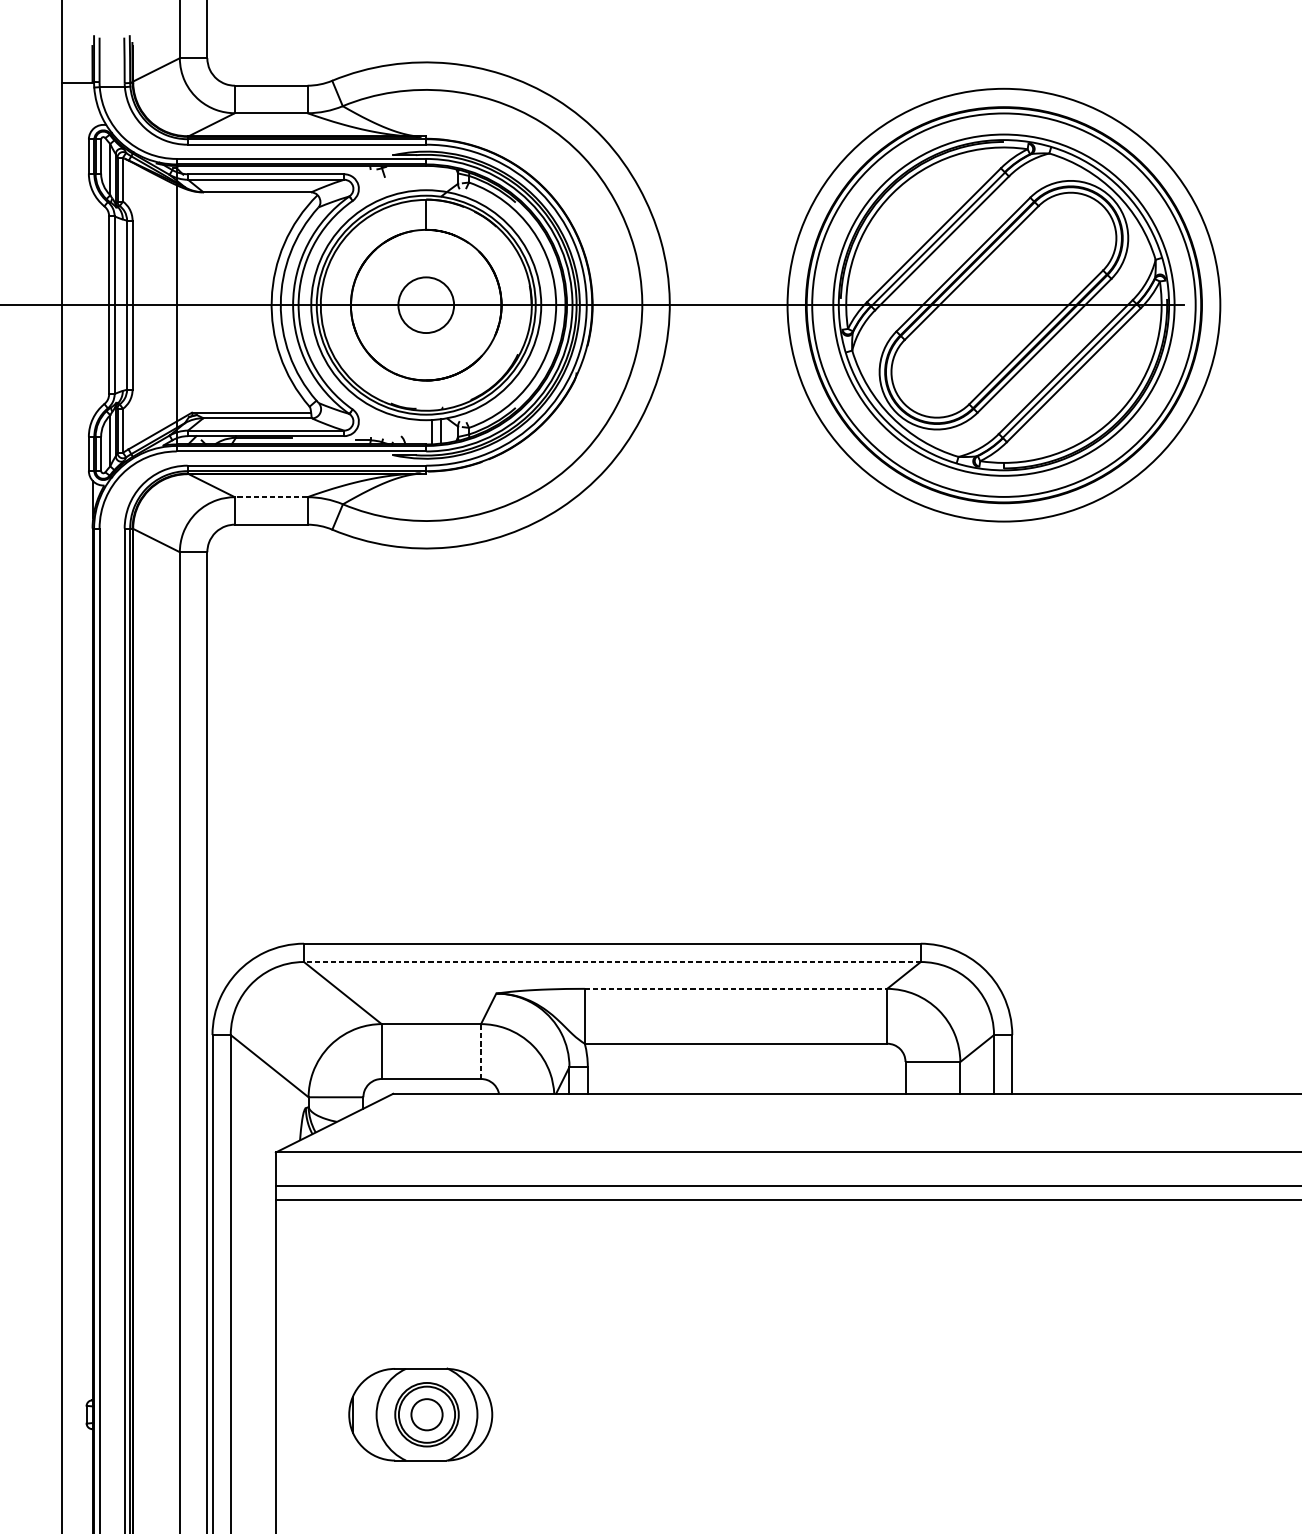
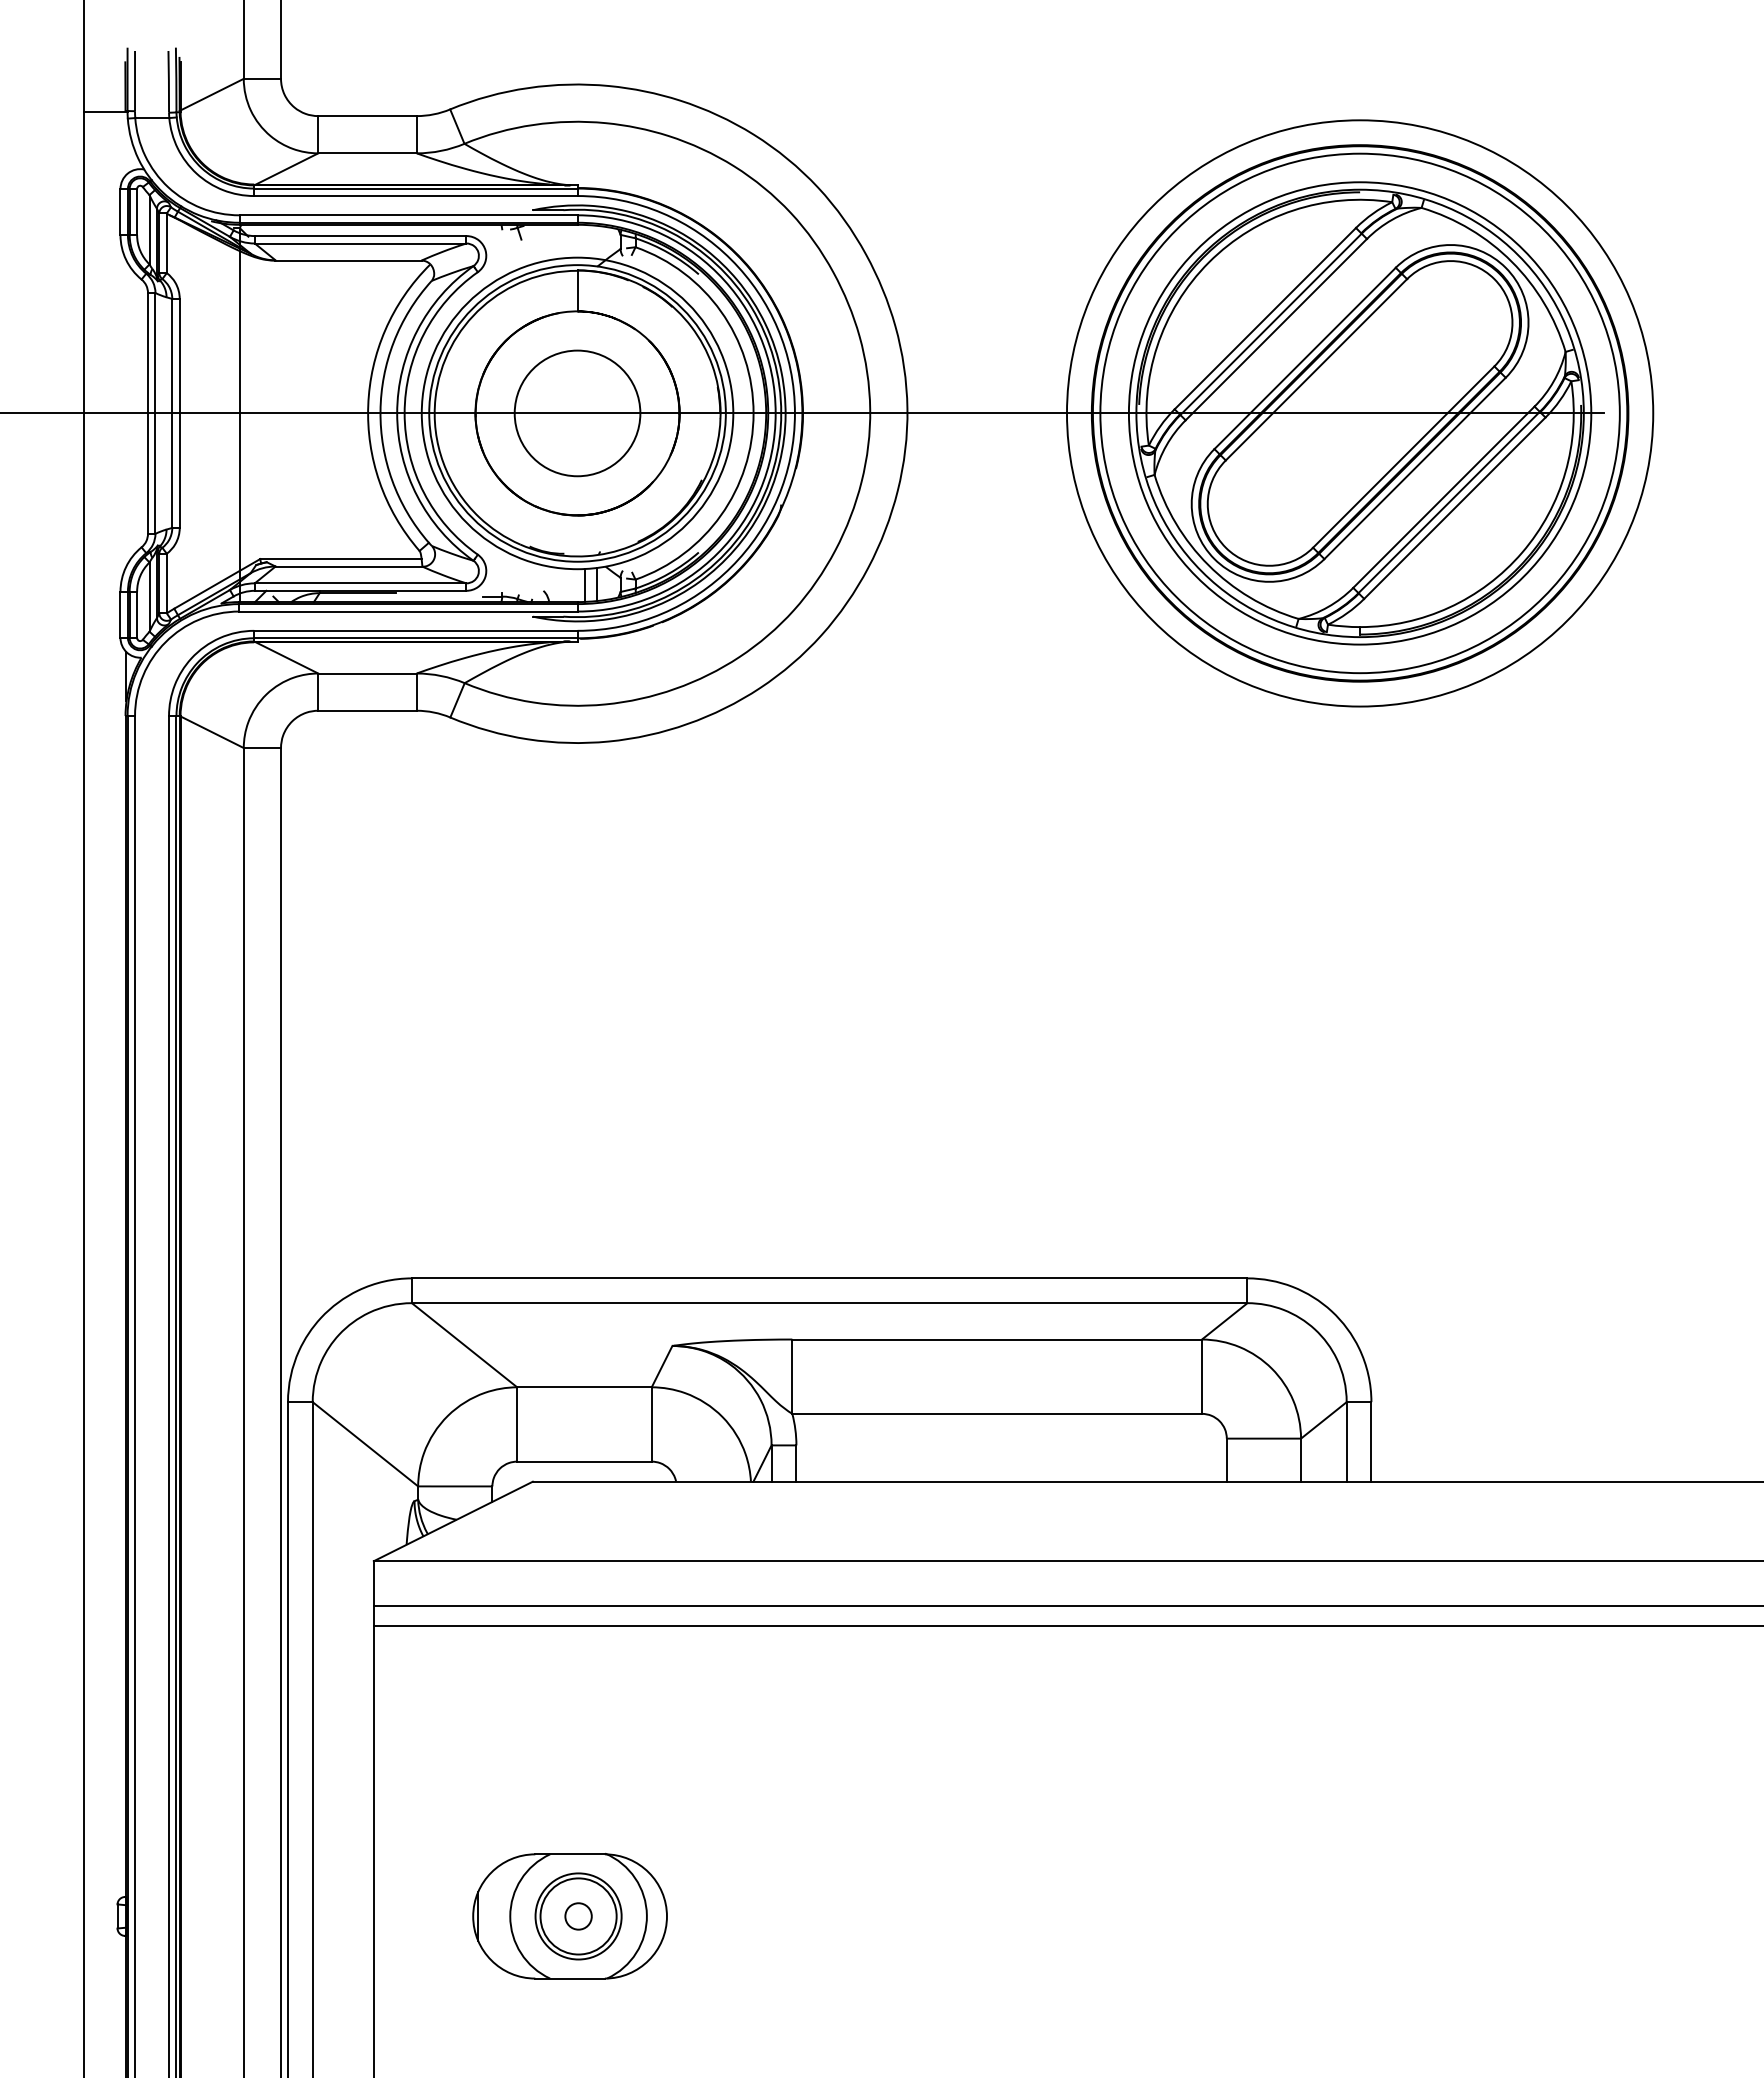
circle: (426, 305) -> (577, 413), size x1.67
line: (271, 497) -> (367, 673), dashed -> solid
line: (612, 962) -> (829, 1303), dashed -> solid
line: (736, 988) -> (997, 1339), dashed -> solid
line: (480, 1050) -> (651, 1423), dashed -> solid
circle: (426, 1414) -> (578, 1916), size x0.62

